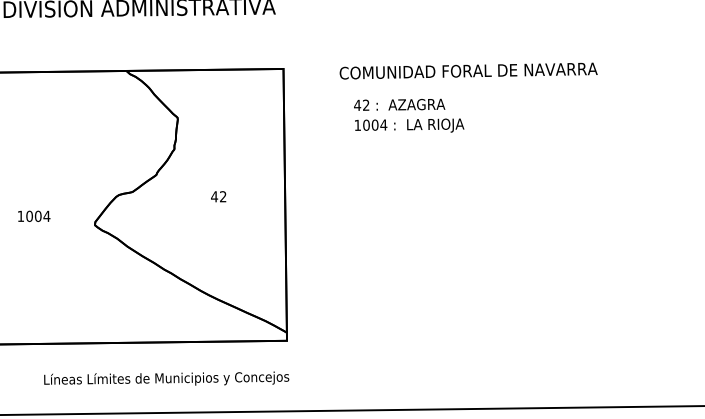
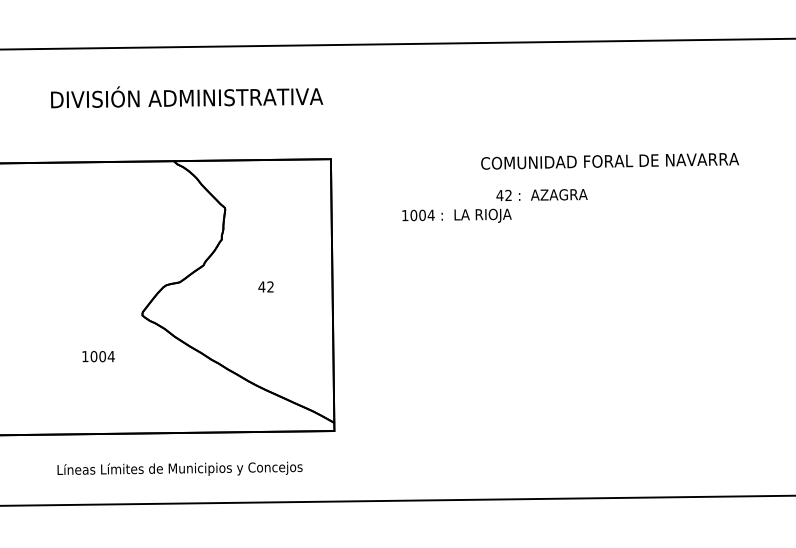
text: (468, 71) -> (609, 161), moved
text: (399, 105) -> (541, 195), moved
text: (34, 216) -> (98, 356), moved
text: (166, 378) -> (179, 468), moved

